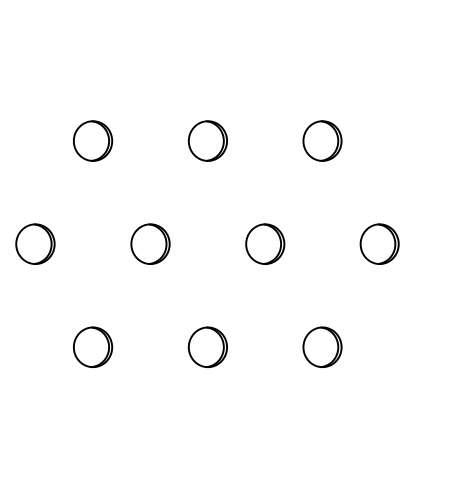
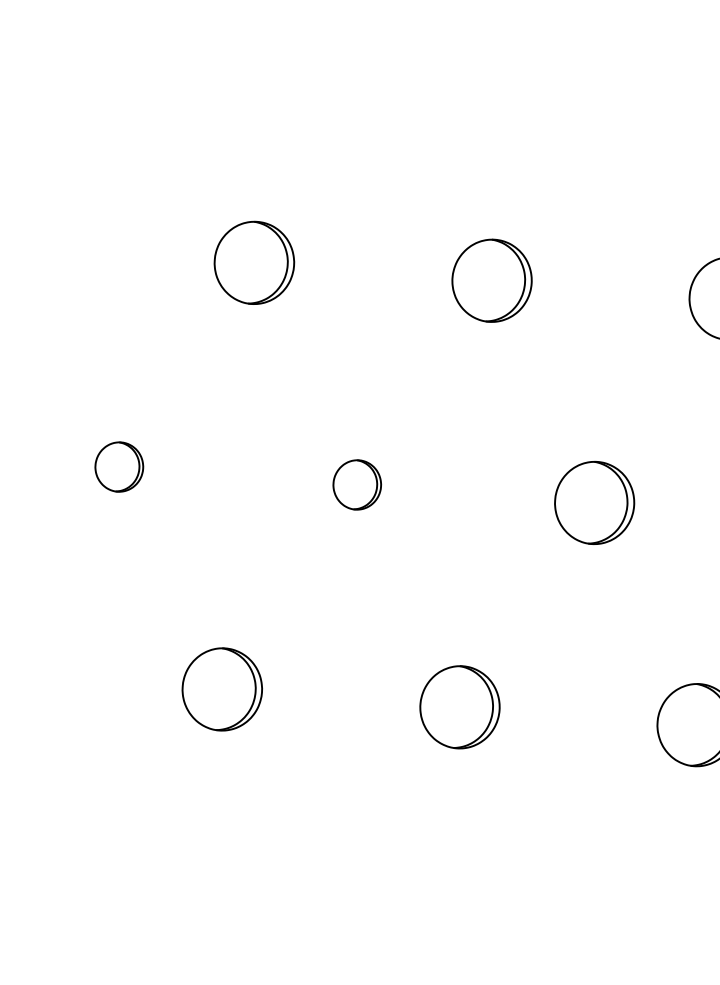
part: (35, 243) -> (119, 465), size x0.6
part: (150, 243) -> (357, 483), size x0.6

